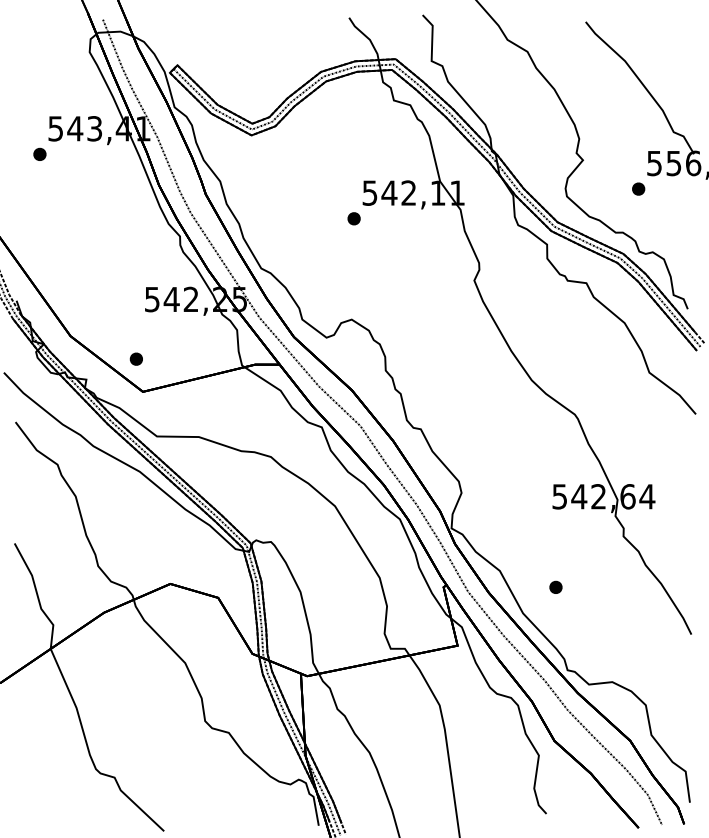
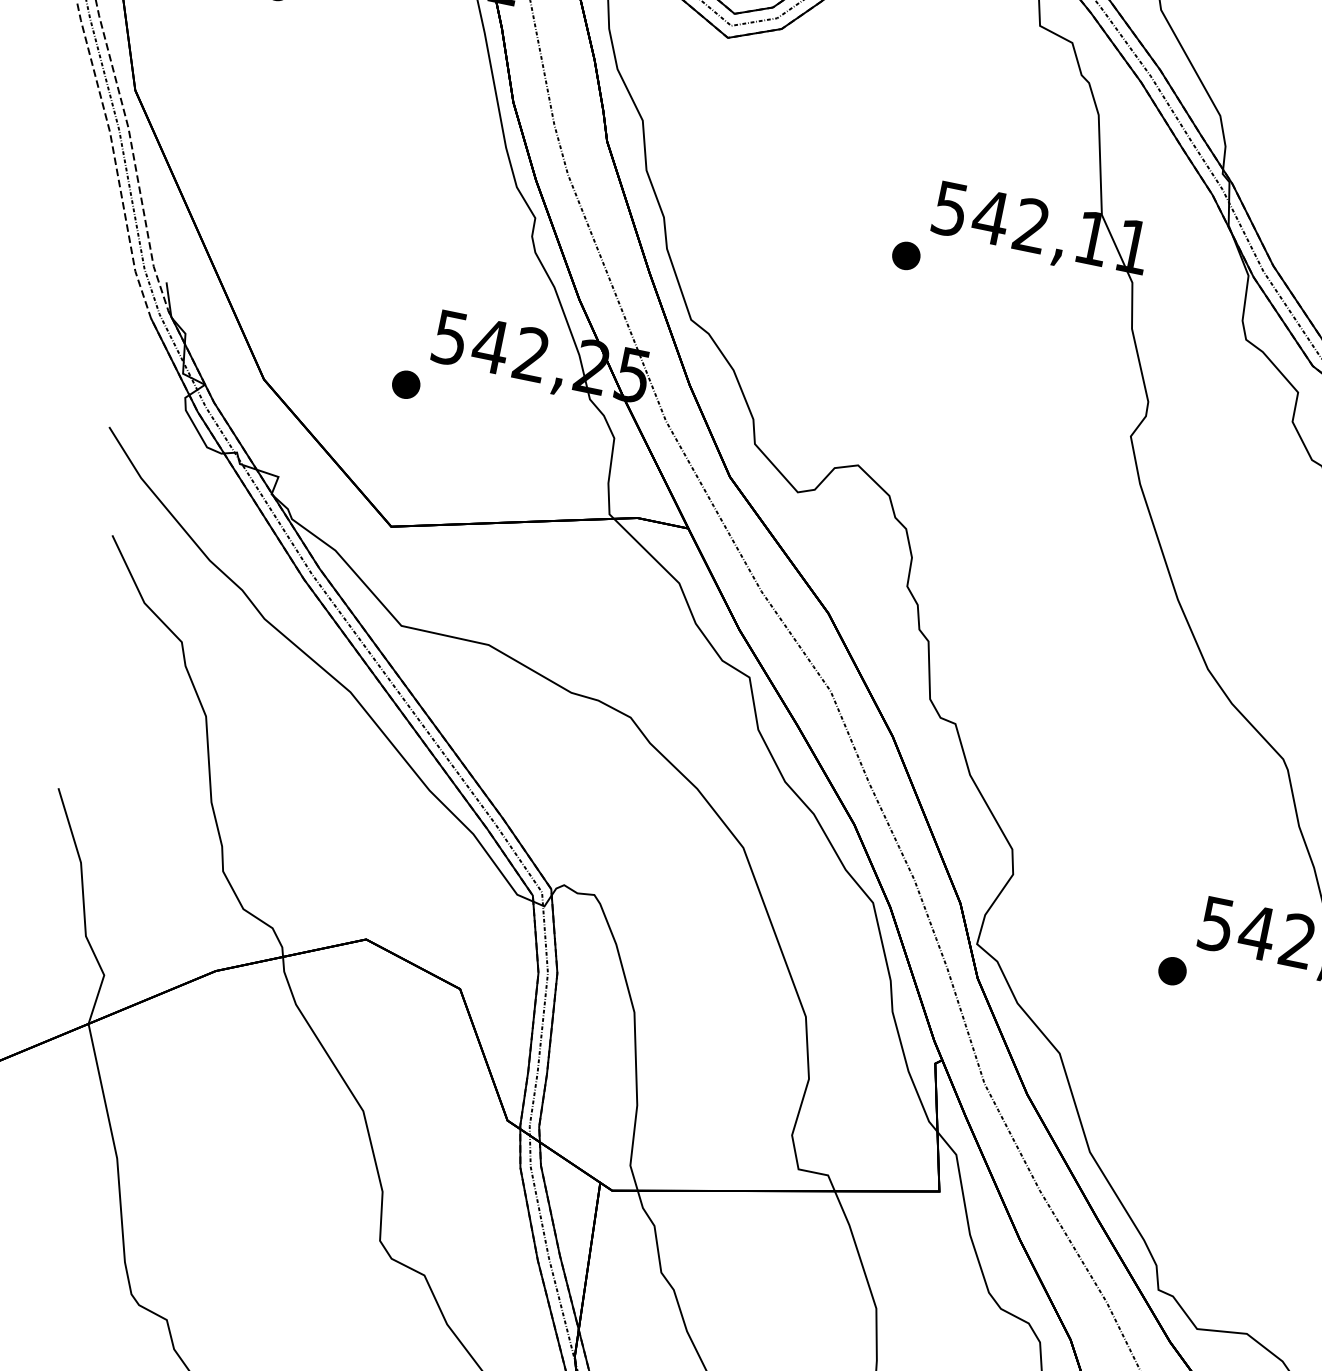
part: (135, 358) -> (404, 382), moved
part: (555, 586) -> (1171, 969), moved

